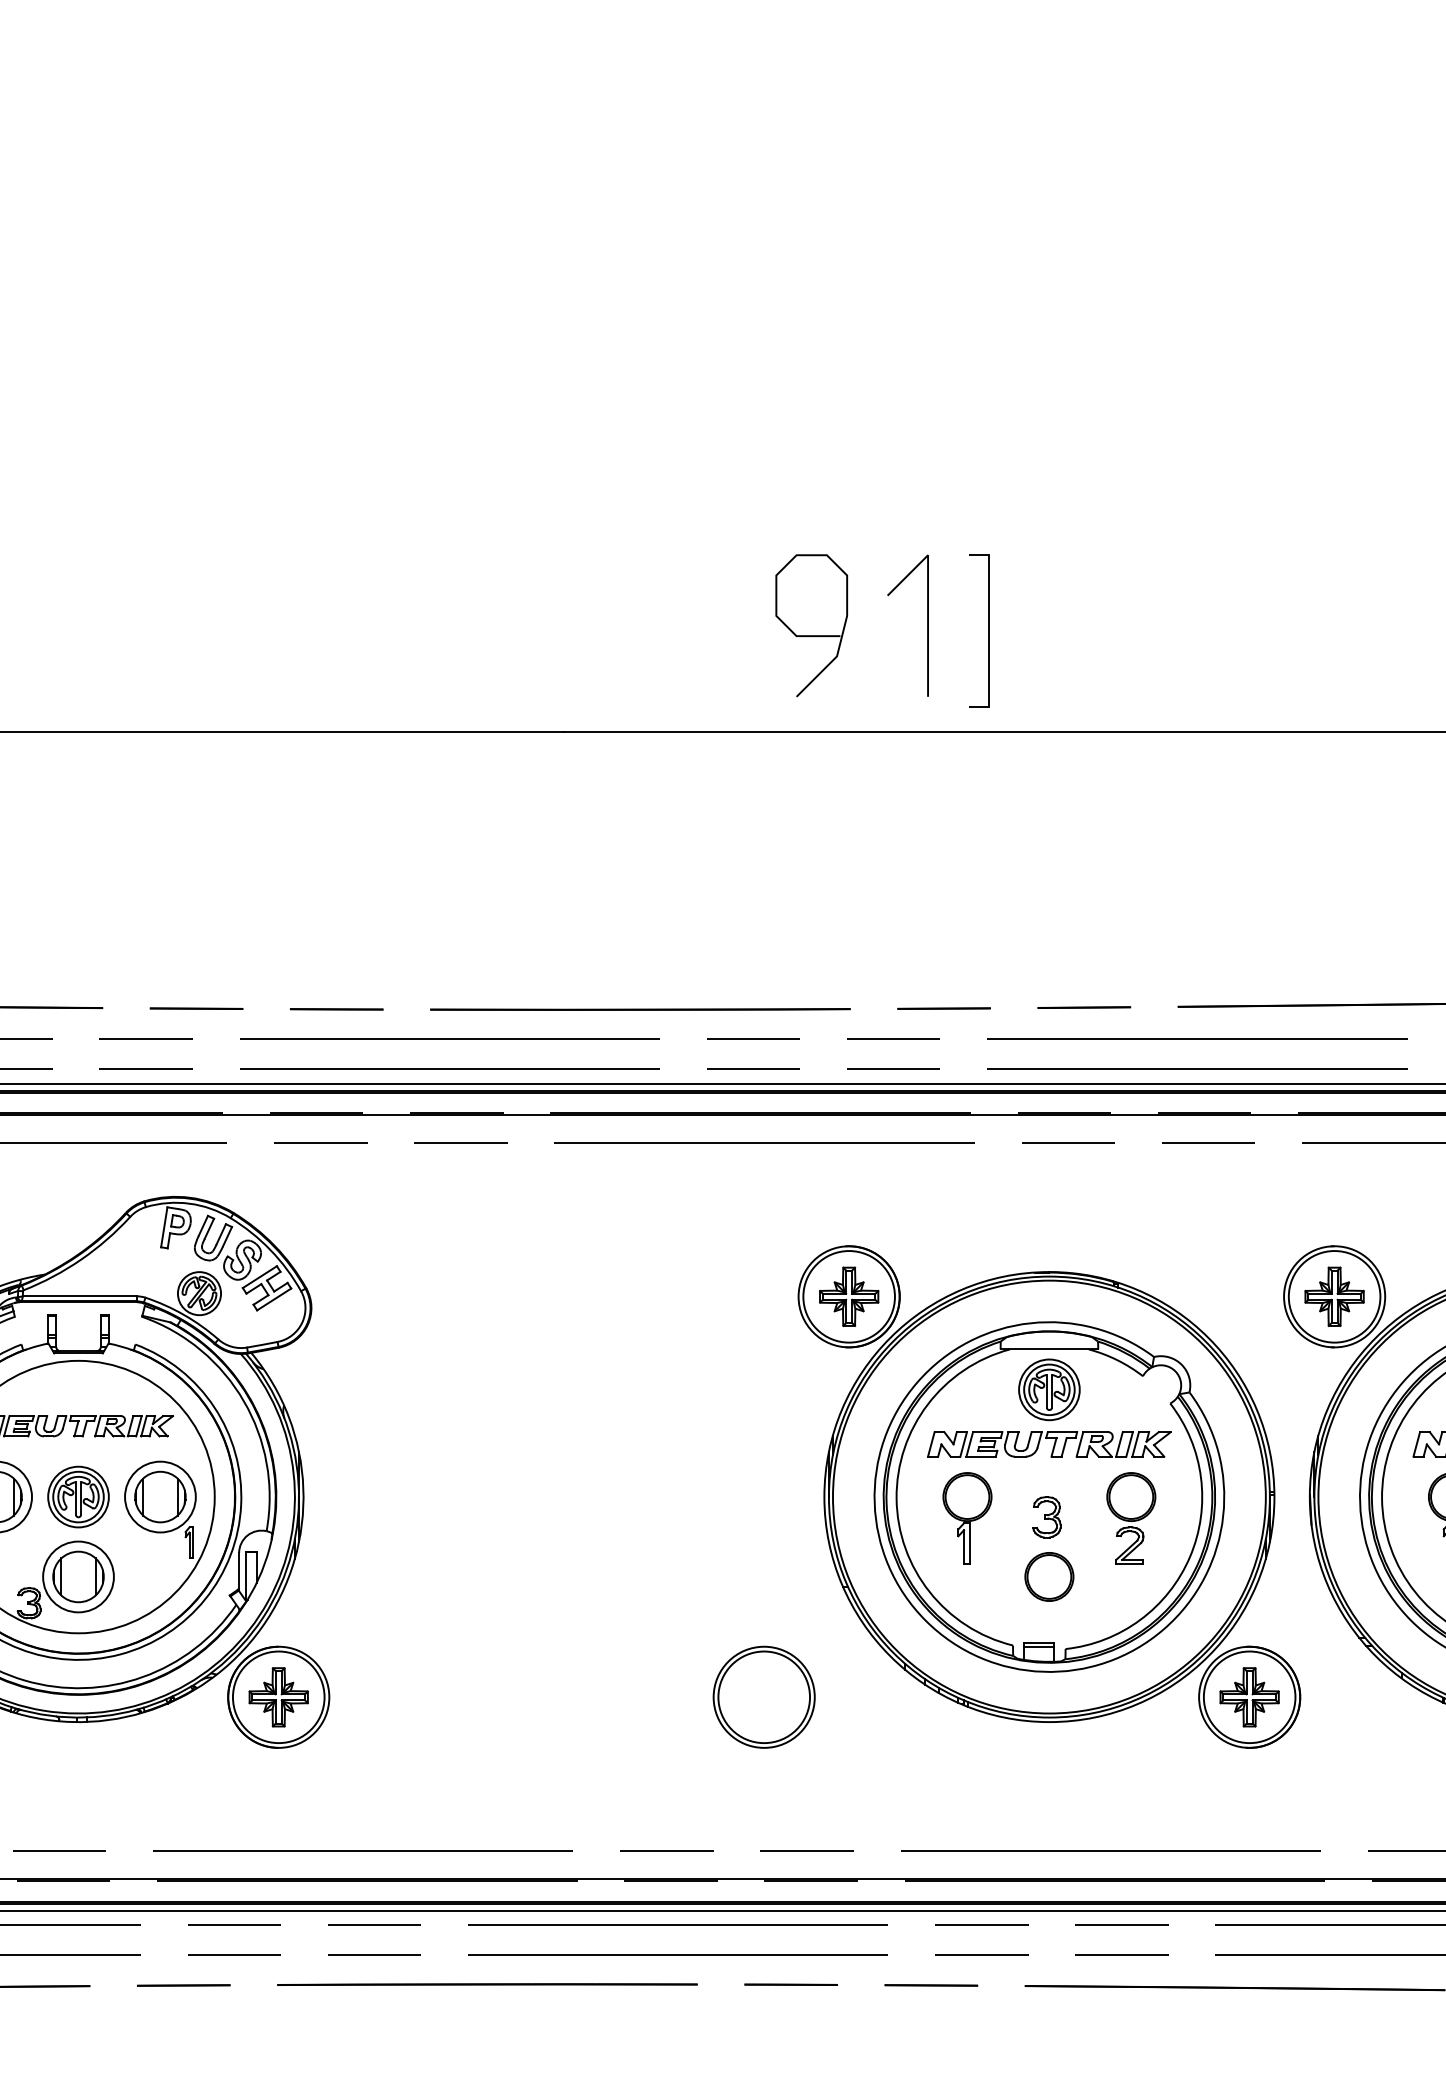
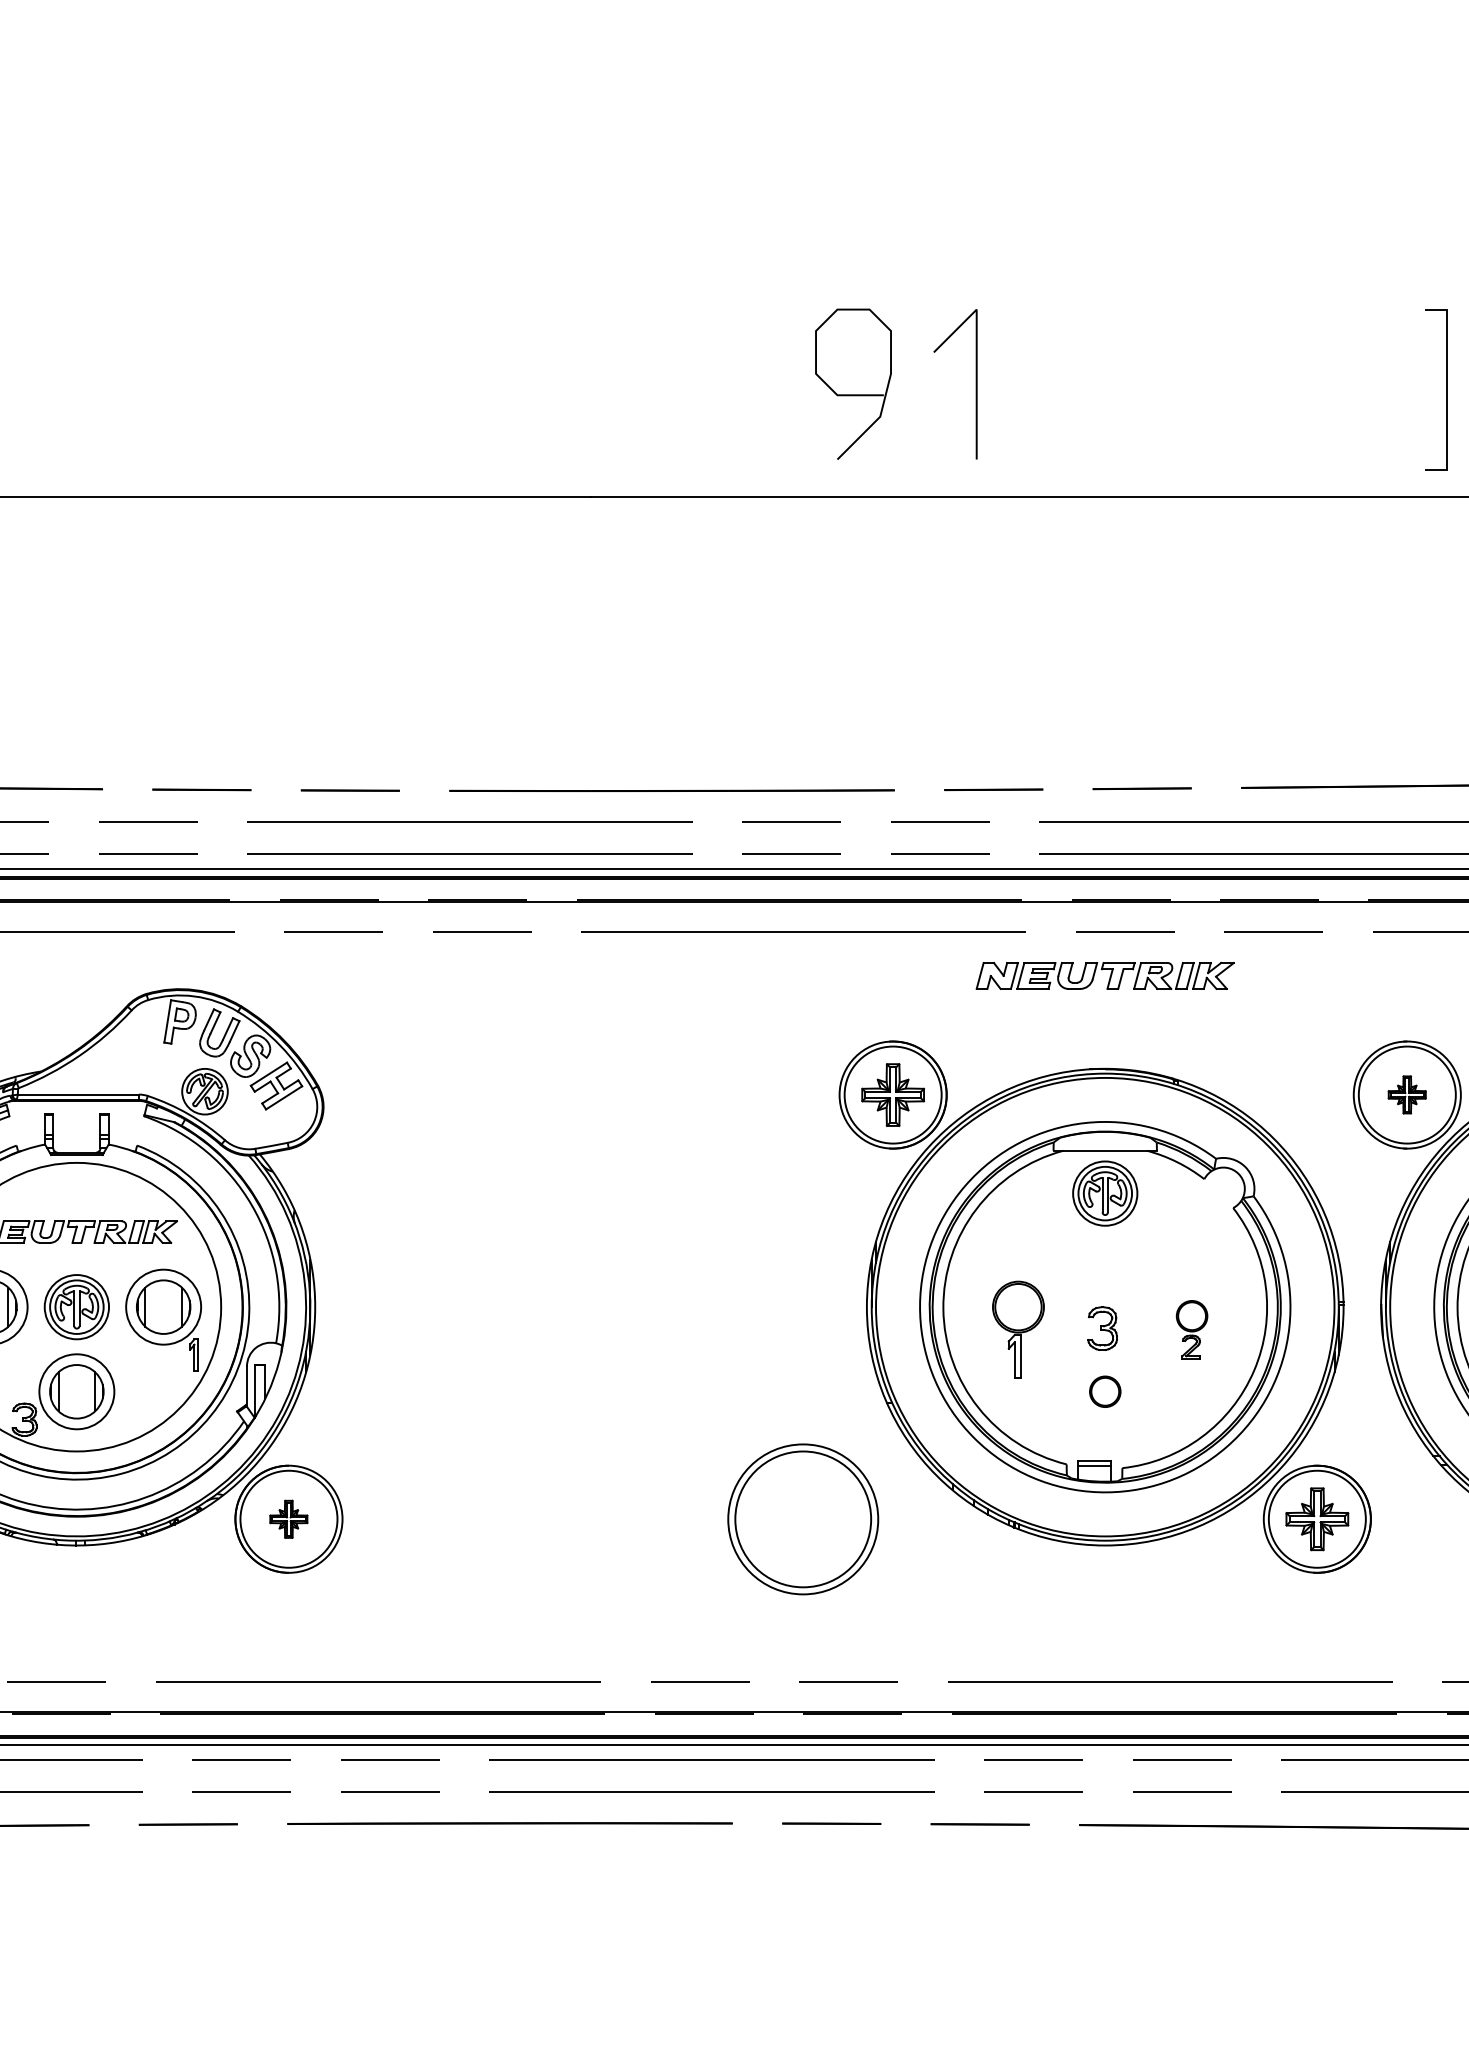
line: (988, 630) -> (1446, 389), moved
part: (1334, 1296) -> (1407, 1094), size x0.6
part: (1049, 1444) -> (1105, 976), moved
part: (1131, 1518) -> (1192, 1329), size x0.6
part: (1049, 1576) -> (1105, 1391), size x0.6
part: (763, 1696) -> (802, 1518), size x1.4
part: (278, 1697) -> (288, 1519), size x0.6

